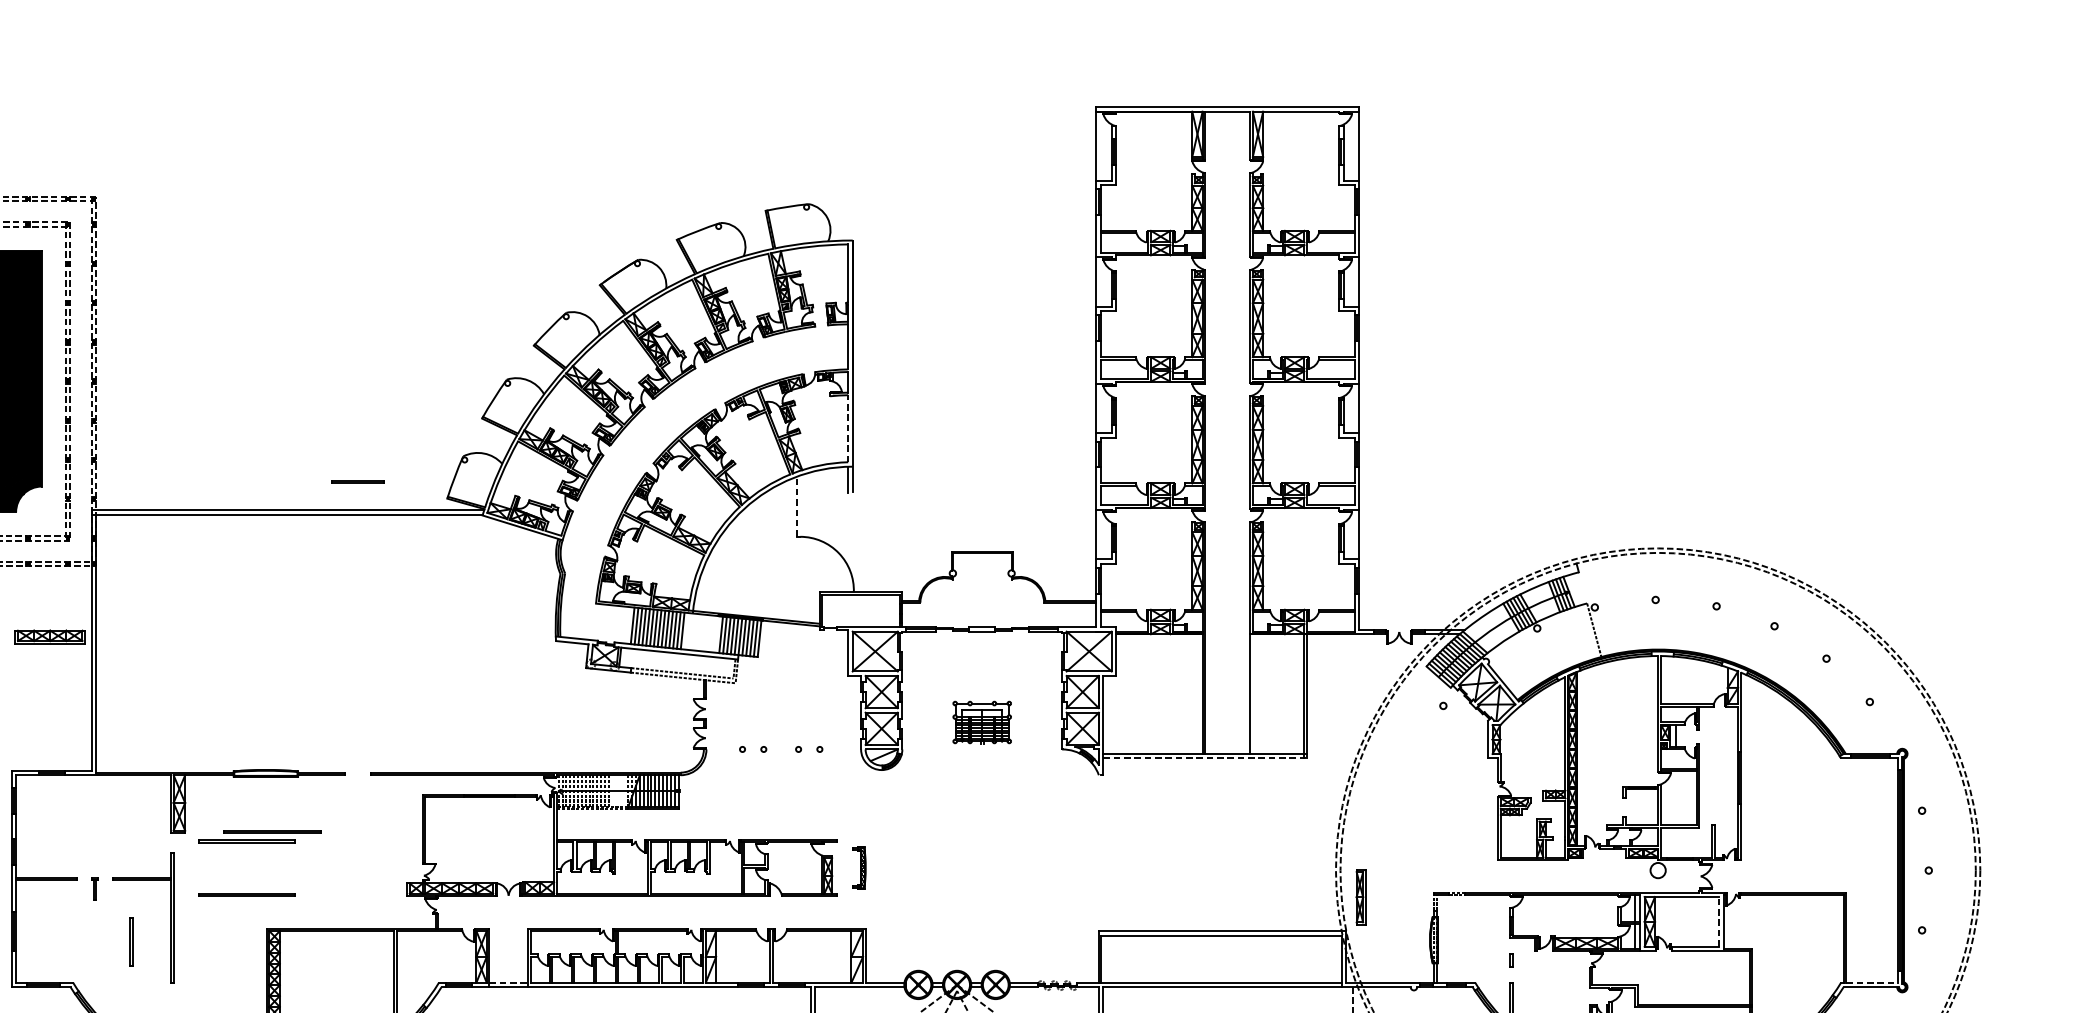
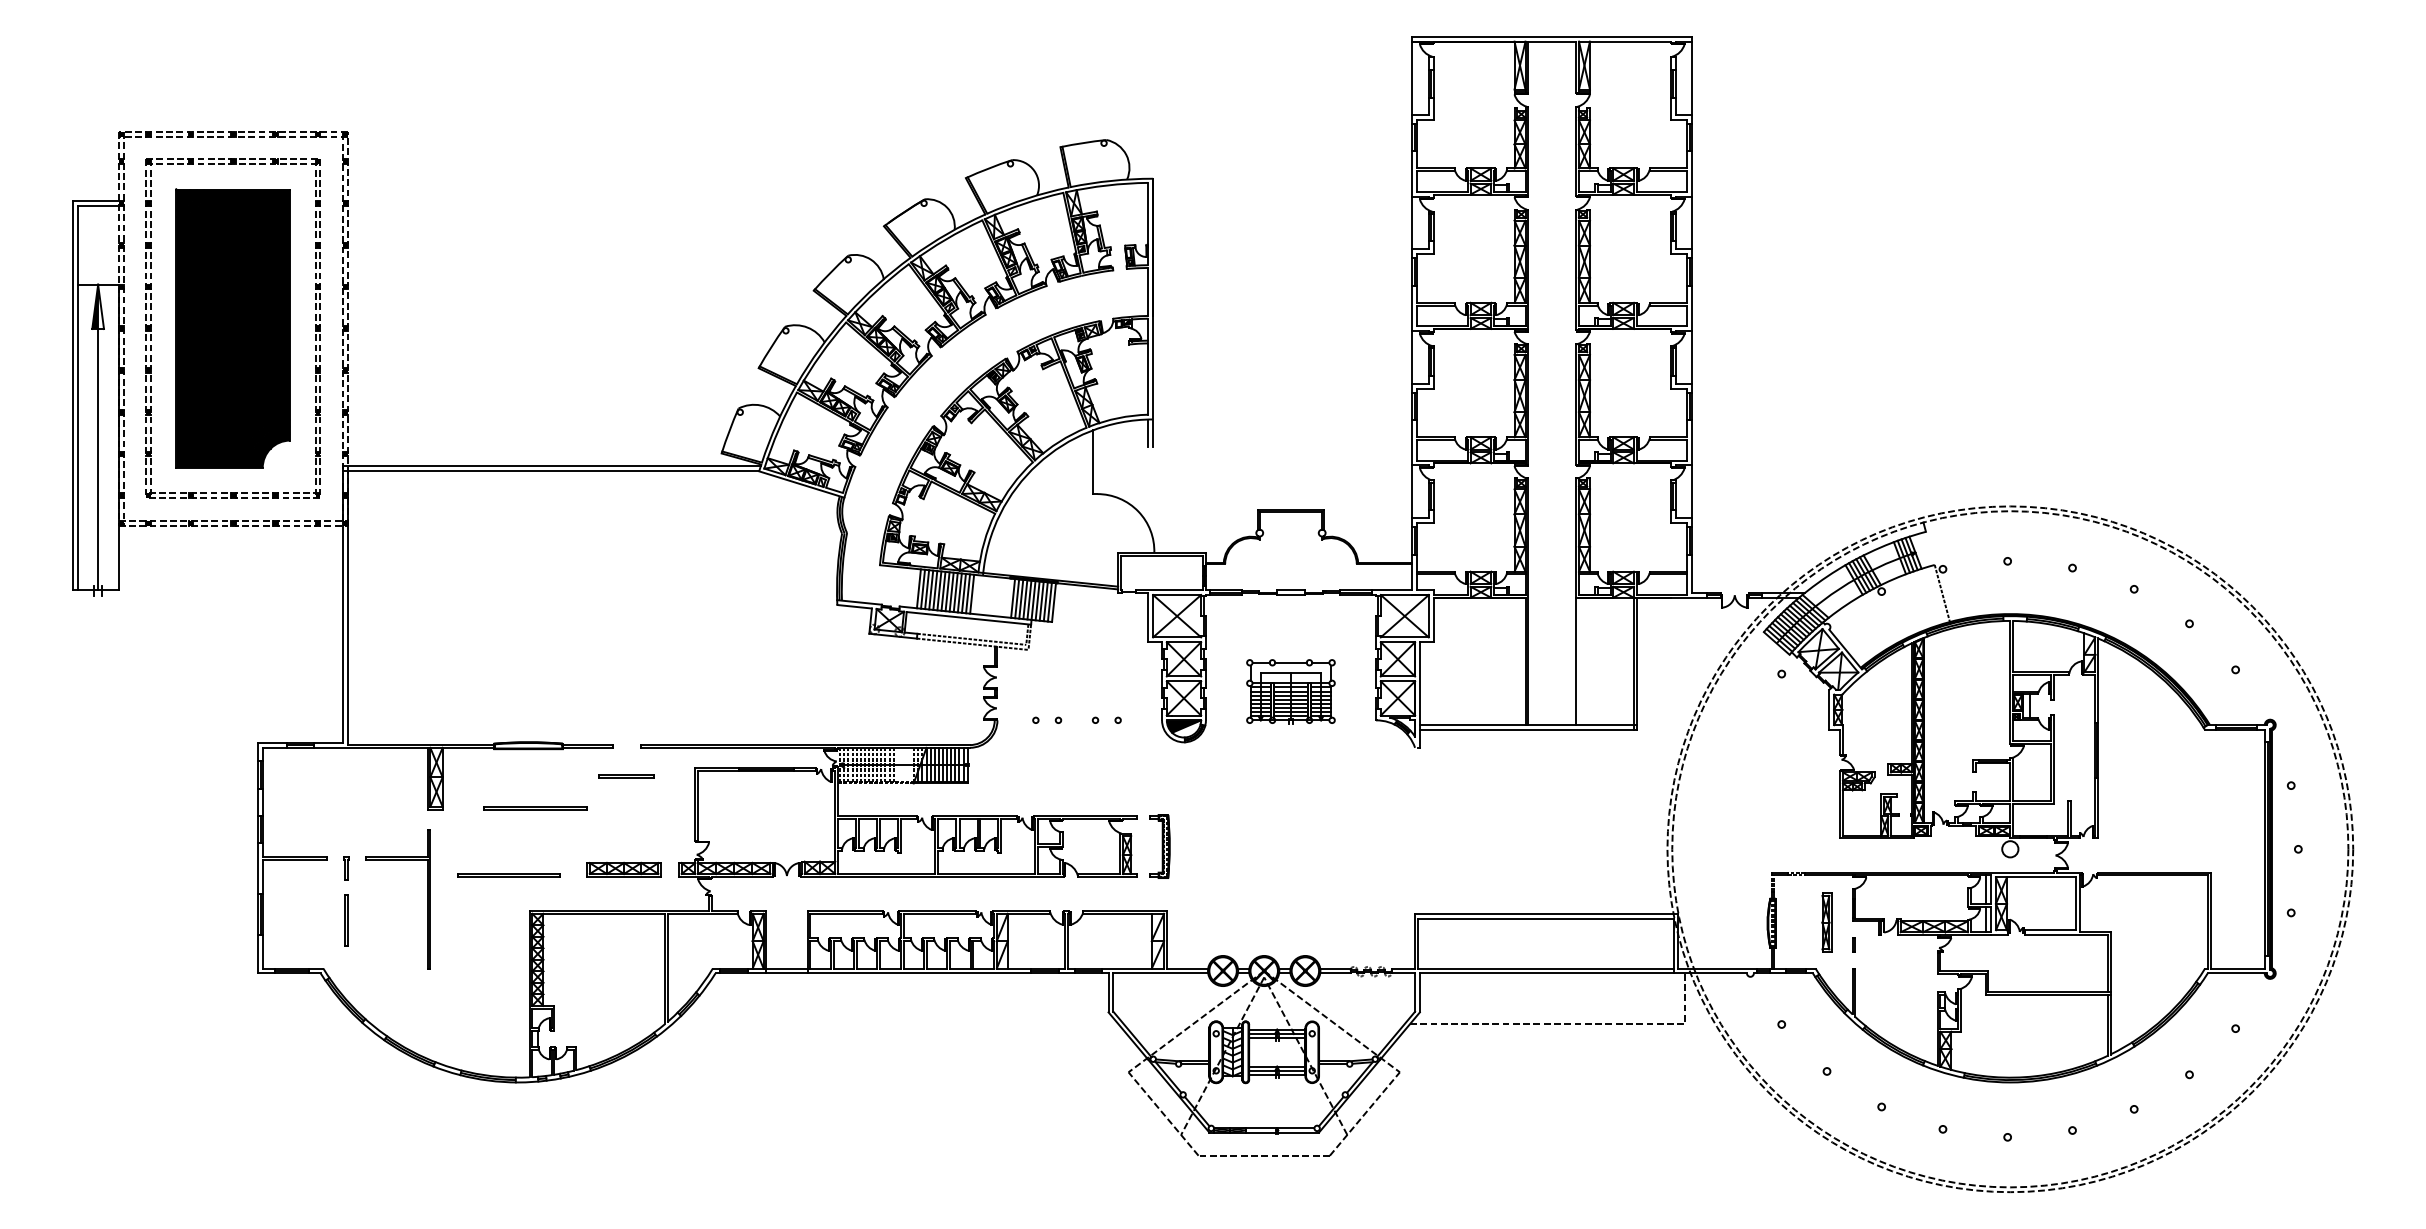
line: (848, 429) -> (1148, 379), dashed -> solid
line: (357, 480) -> (626, 775), moved
line: (796, 507) -> (1093, 462), dashed -> solid
part: (49, 636) -> (623, 869), moved
part: (981, 722) -> (1290, 691), size x1.43
fill: (881, 755) -> (1183, 726), added
line: (1205, 758) -> (1528, 729), dashed -> solid
line: (247, 840) -> (508, 817), removed
part: (858, 867) -> (1159, 846), size x1.43
part: (1360, 897) -> (1826, 922), moved
line: (1719, 921) -> (2075, 903), dashed -> solid
line: (130, 942) -> (345, 920), moved
line: (508, 982) -> (786, 968), dashed -> solid
line: (1872, 982) -> (2238, 968), dashed -> solid

